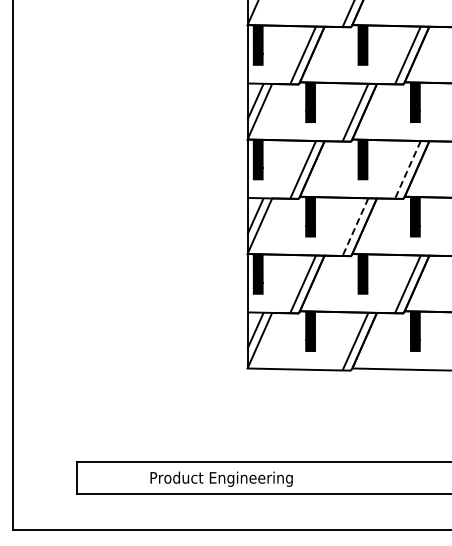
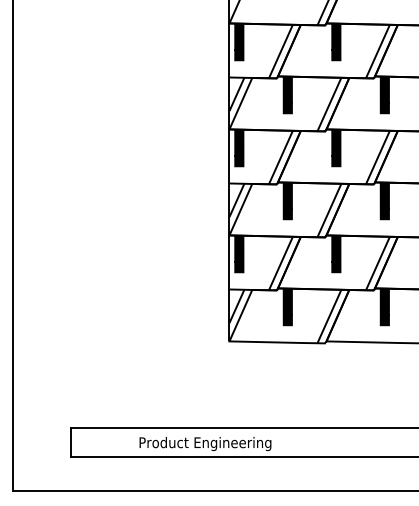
line: (407, 169) -> (377, 157), dashed -> solid
line: (355, 227) -> (329, 210), dashed -> solid

